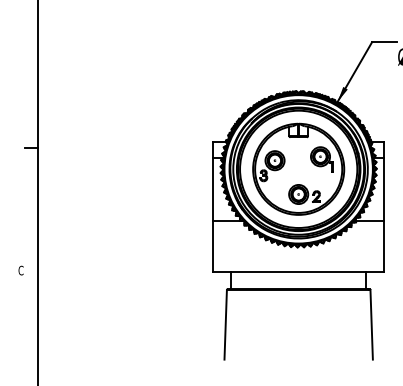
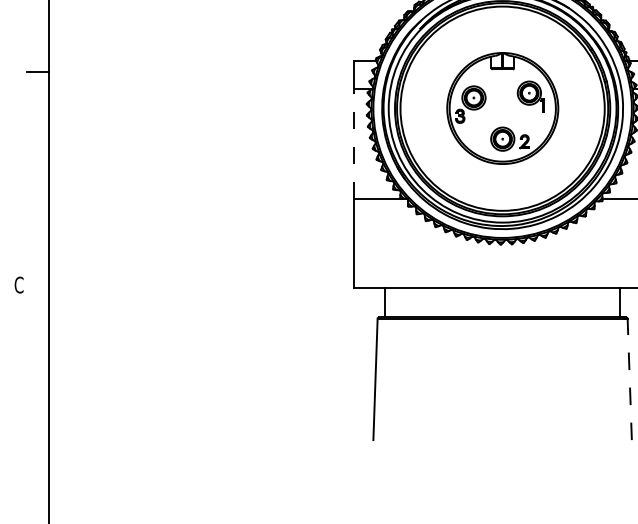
part: (298, 168) -> (502, 107), size x0.7
line: (213, 189) -> (354, 143), solid -> dashed
line: (371, 324) -> (629, 378), solid -> dashed

